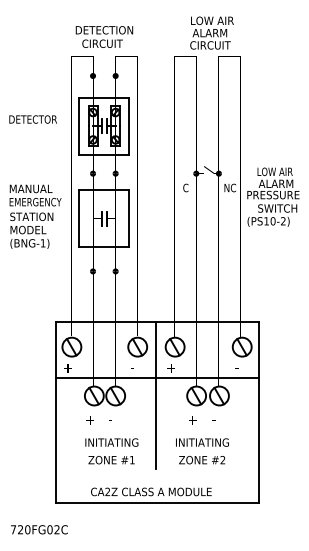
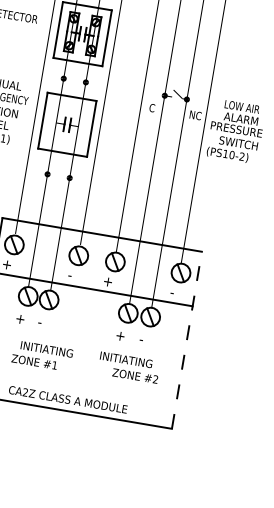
line: (156, 395) -> (89, 306), removed
line: (259, 412) -> (187, 339), solid -> dashed
text: (111, 442) -> (46, 349), moved
text: (202, 459) -> (135, 375), moved

